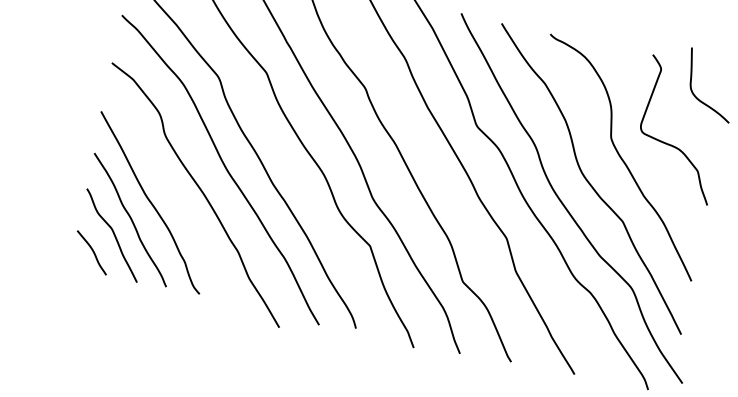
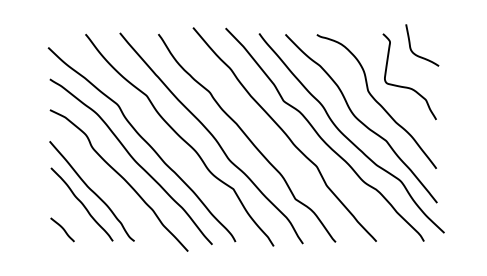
curve: (112, 233) -> (72, 215), removed

